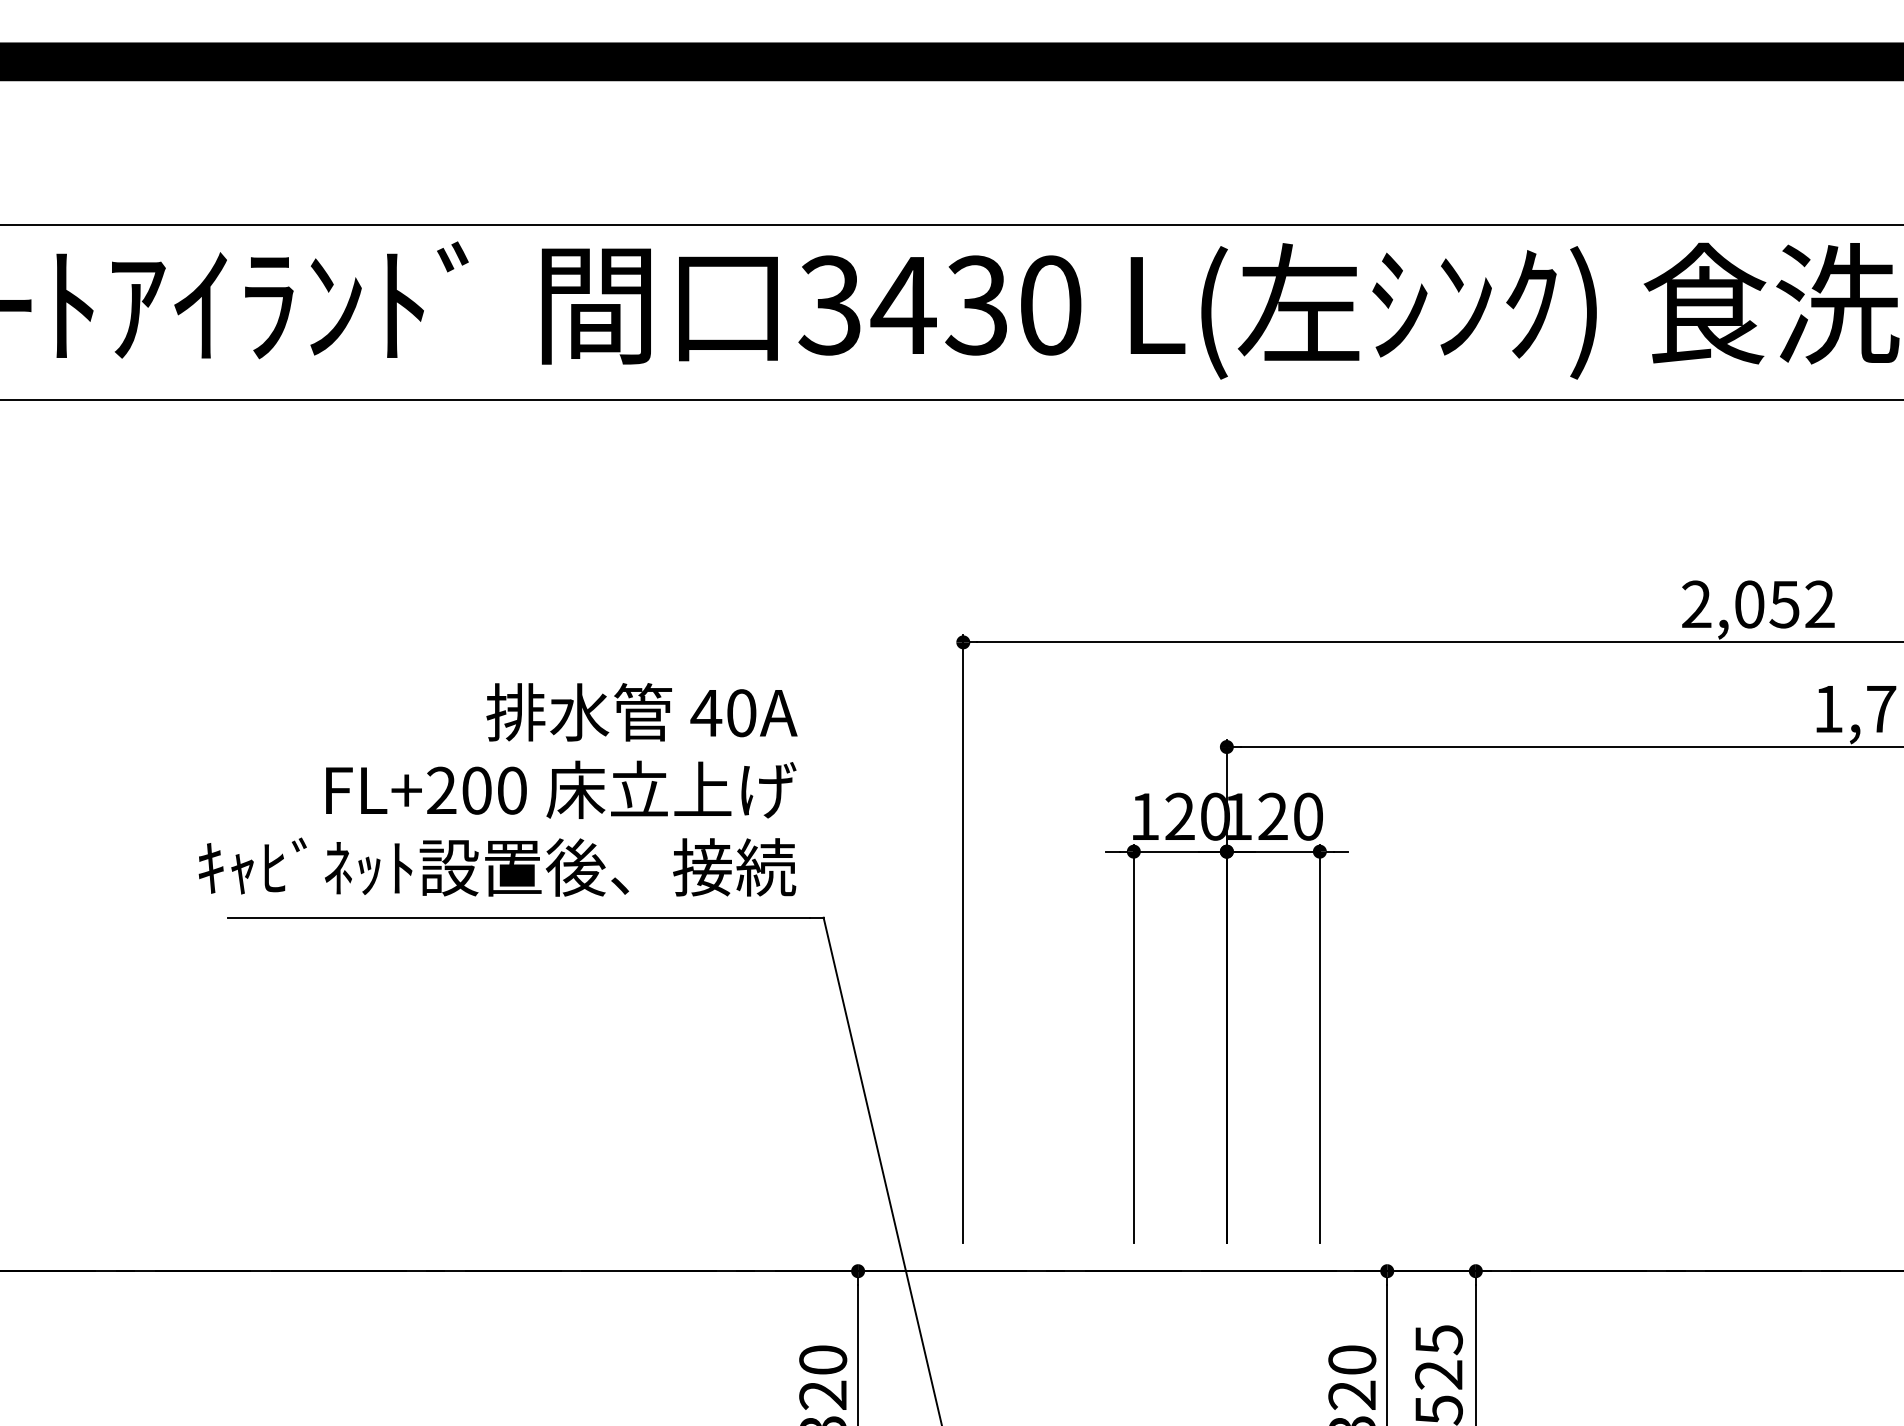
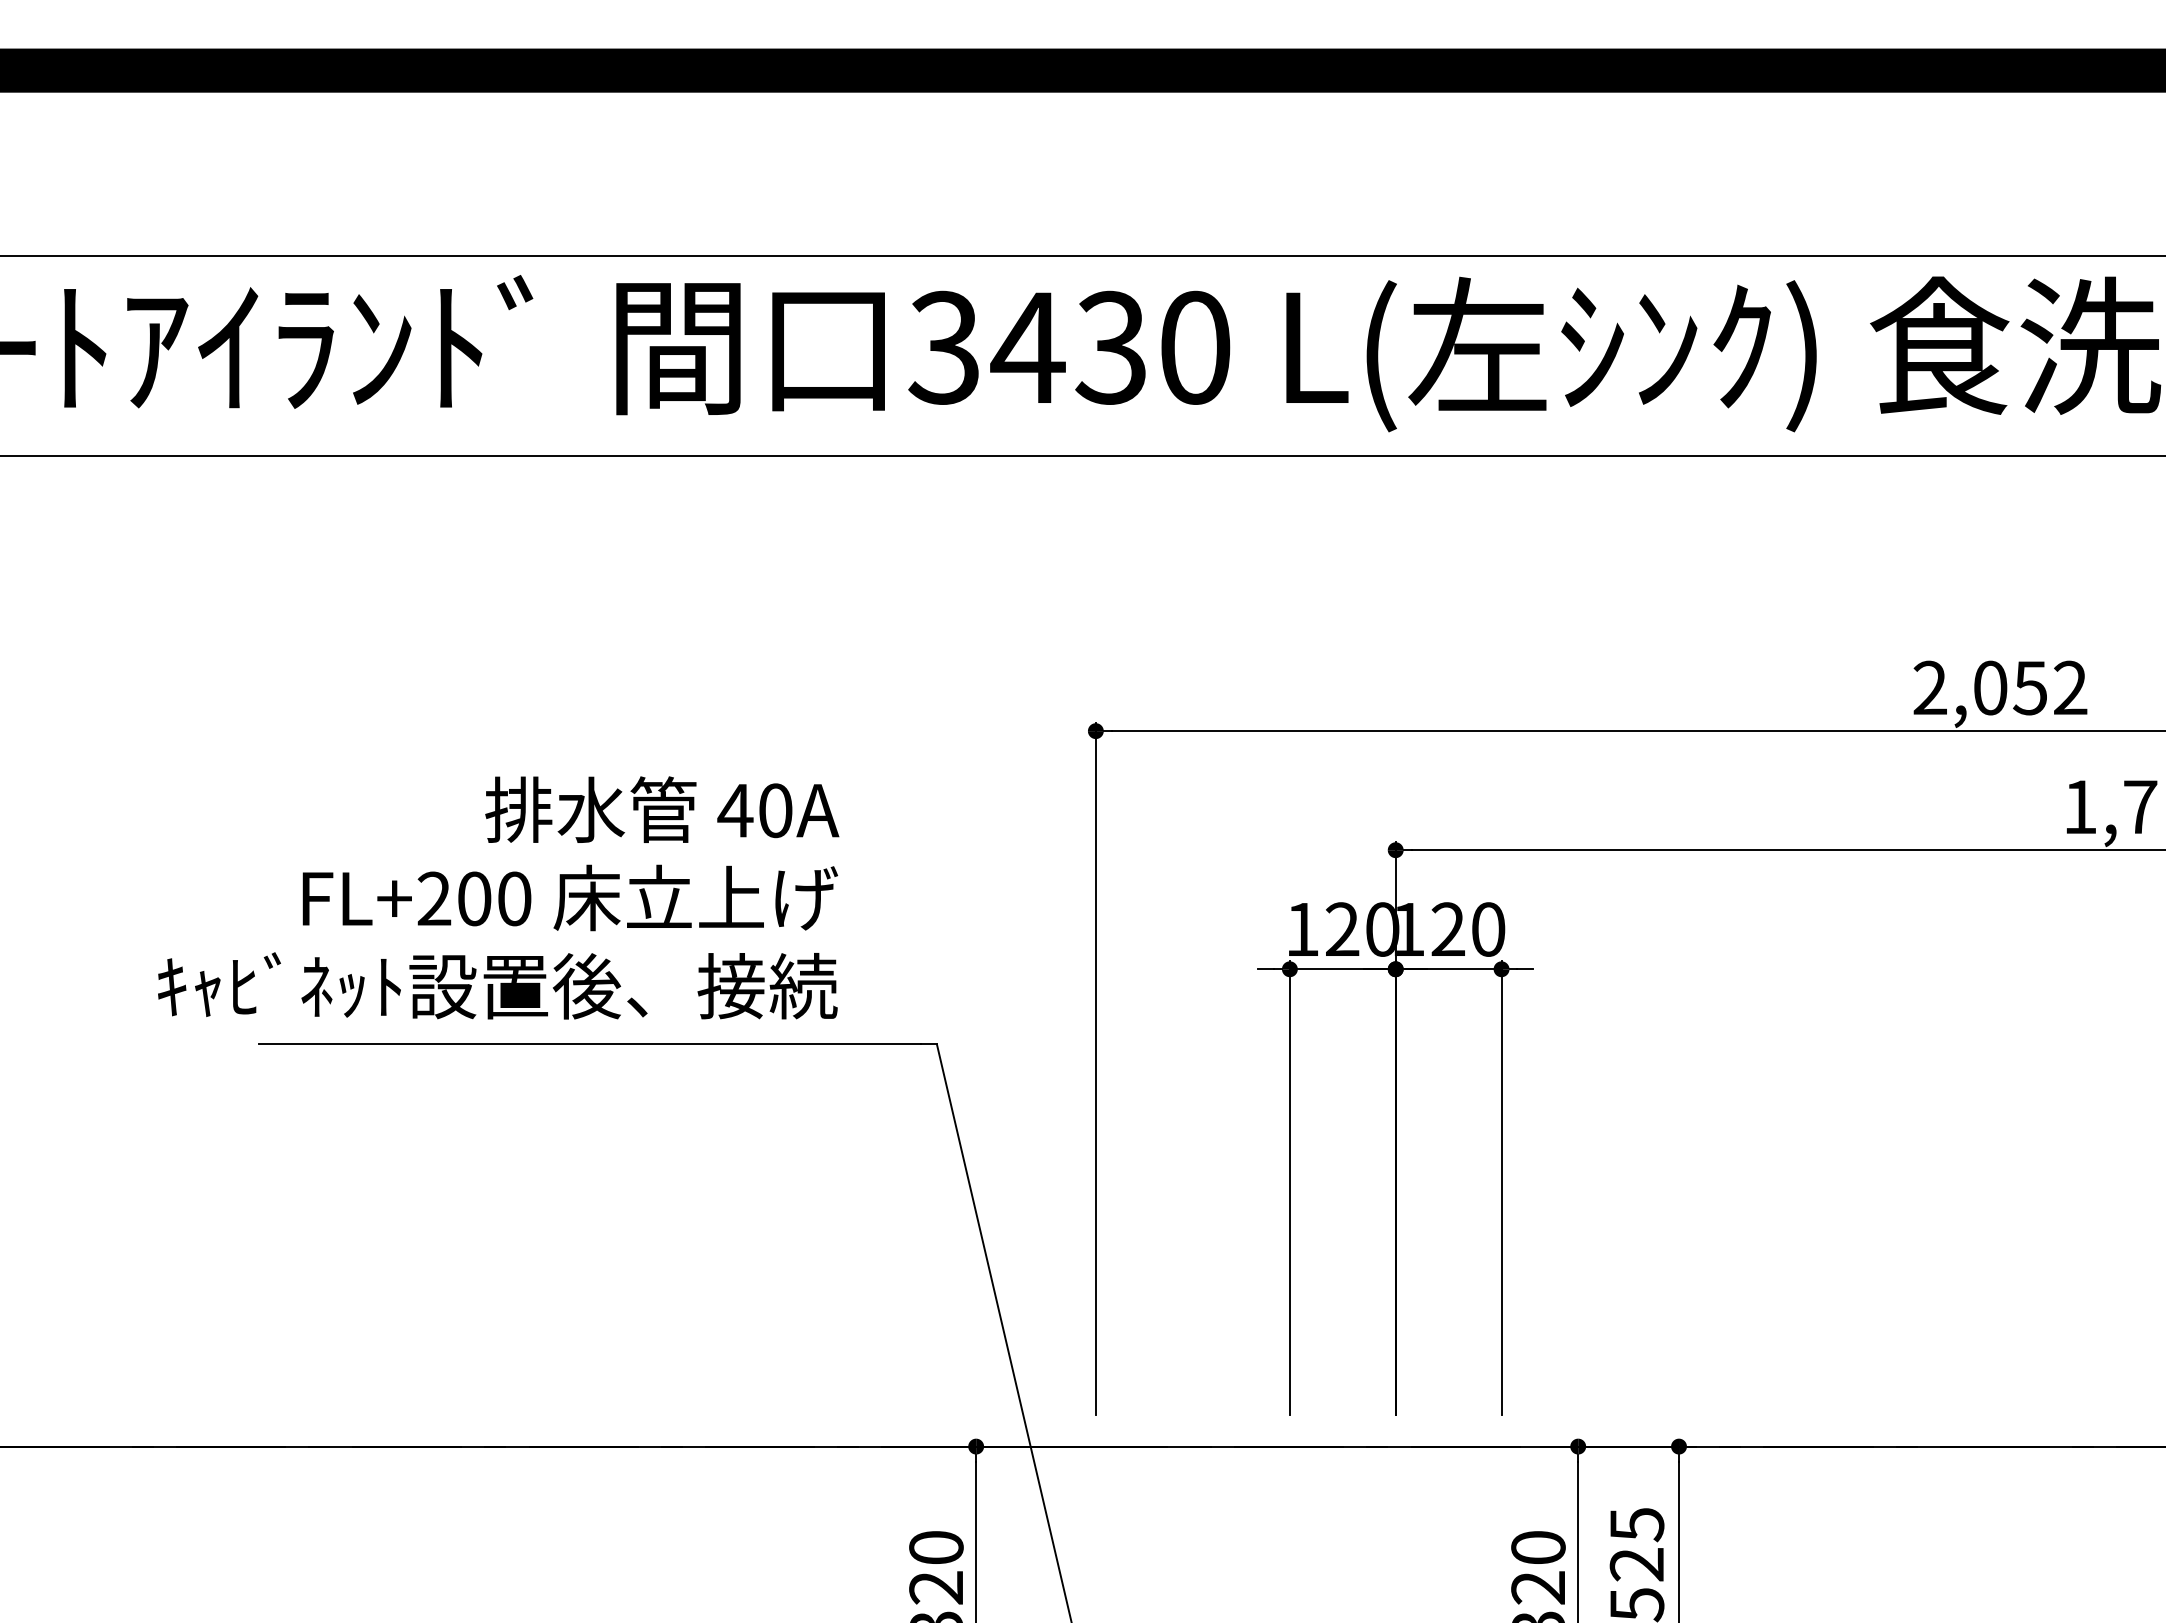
text: (498, 789) -> (498, 897), moved

